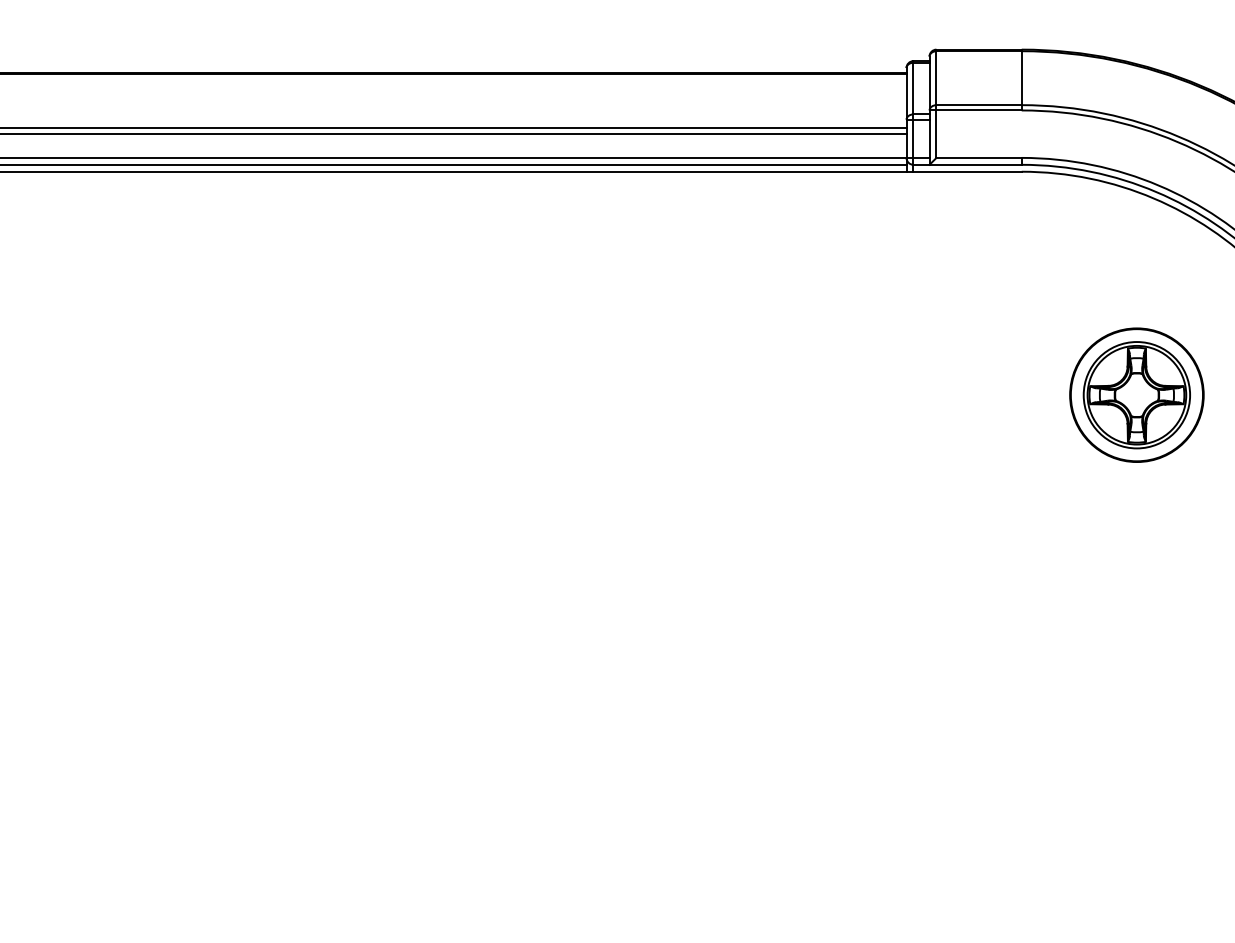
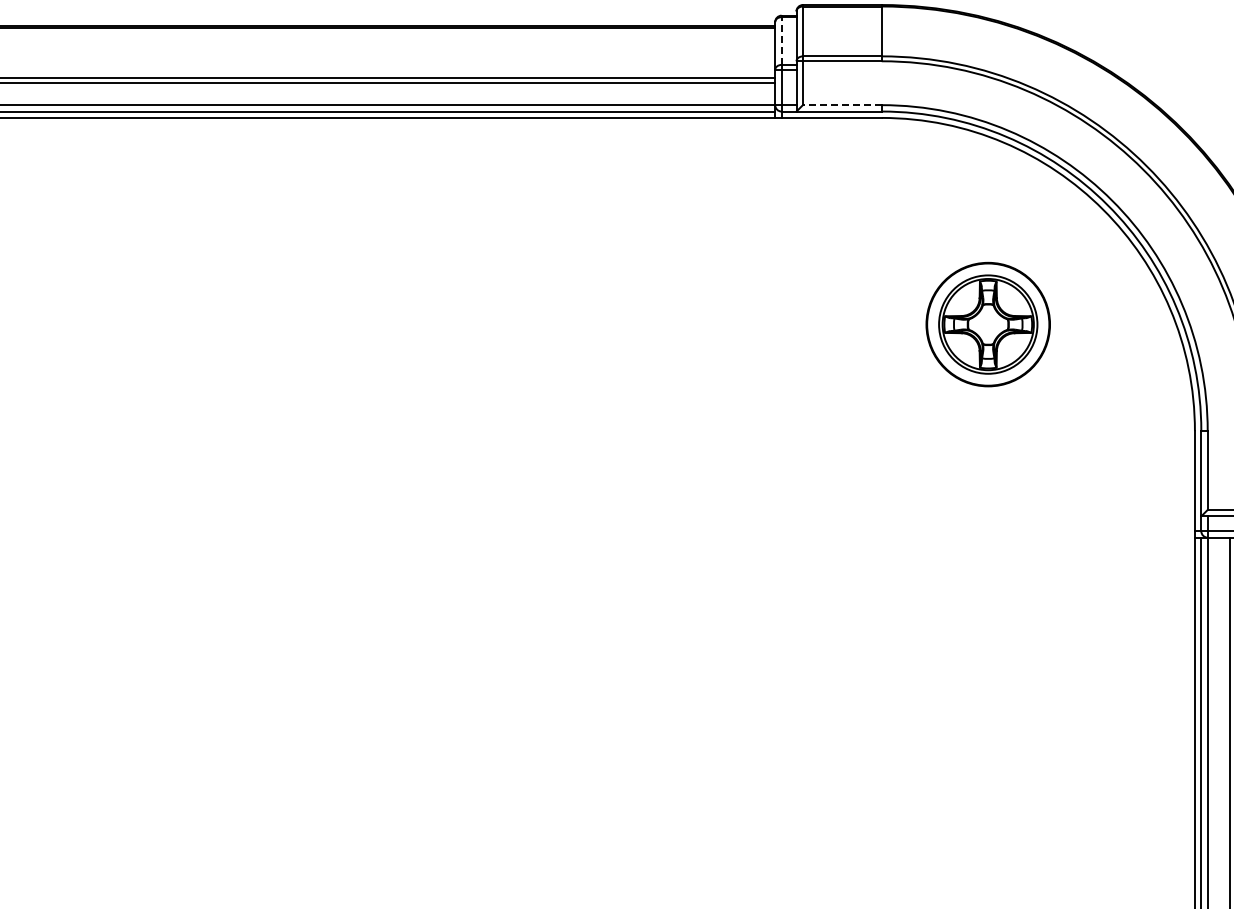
line: (913, 89) -> (781, 41), solid -> dashed
line: (978, 158) -> (841, 105), solid -> dashed

